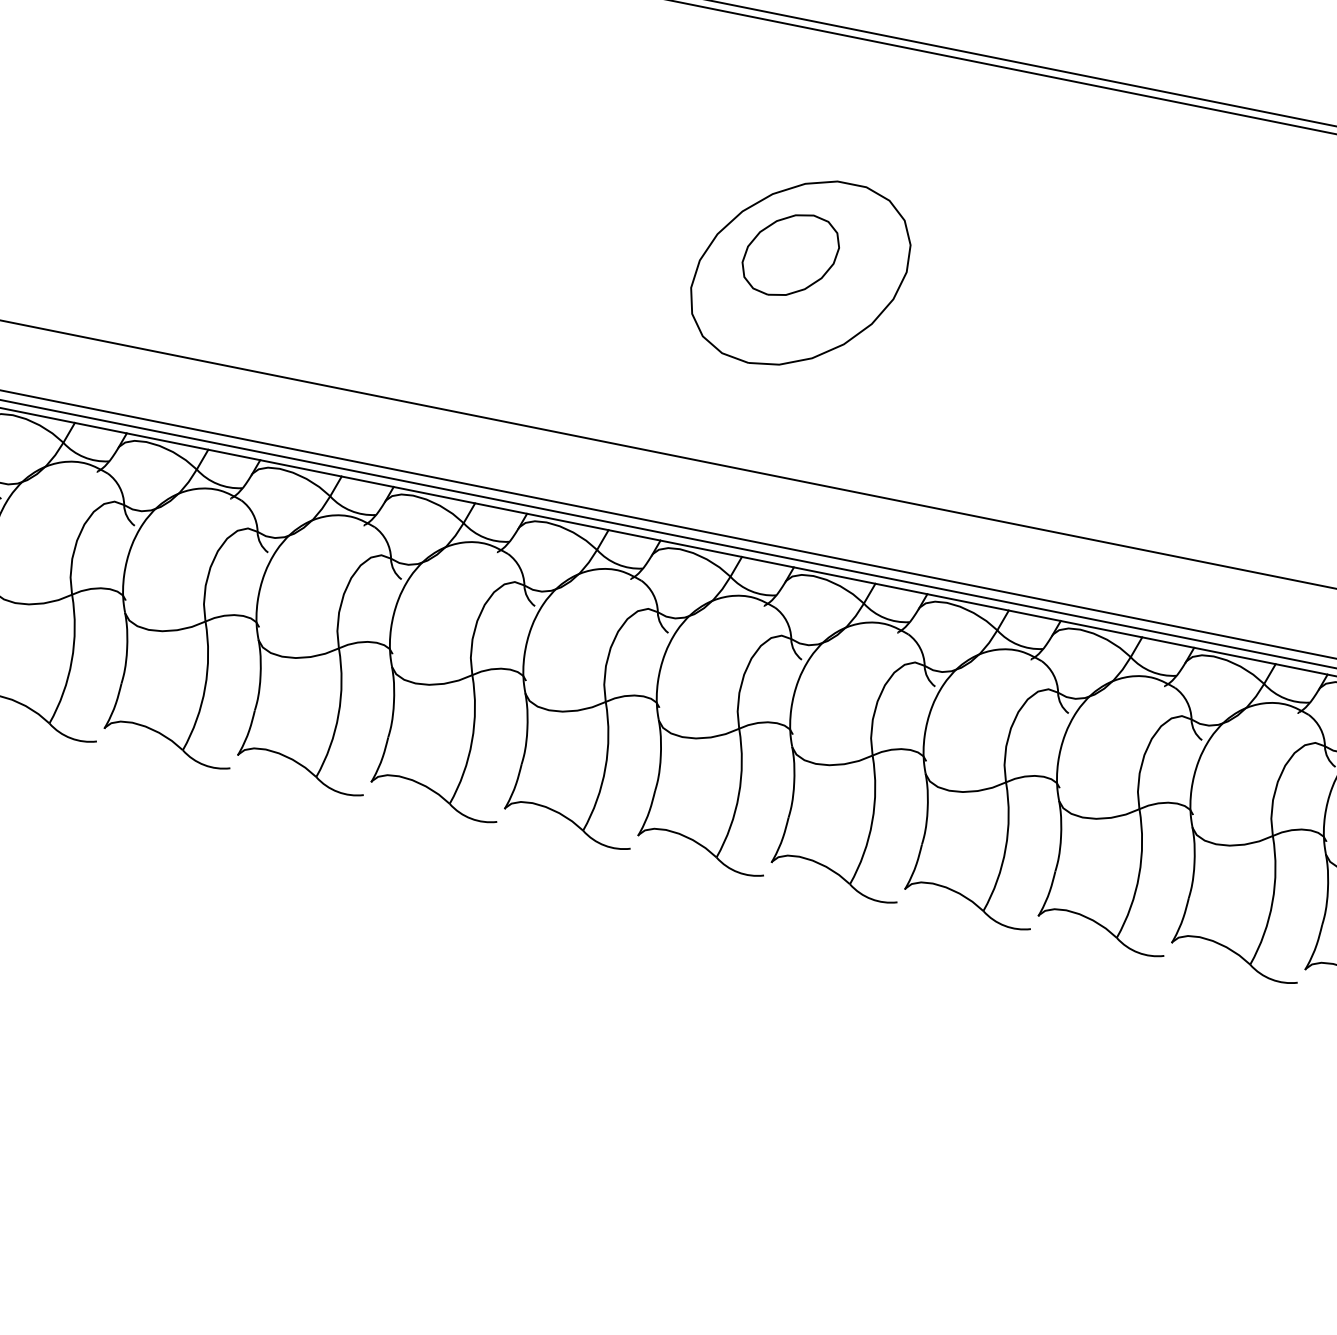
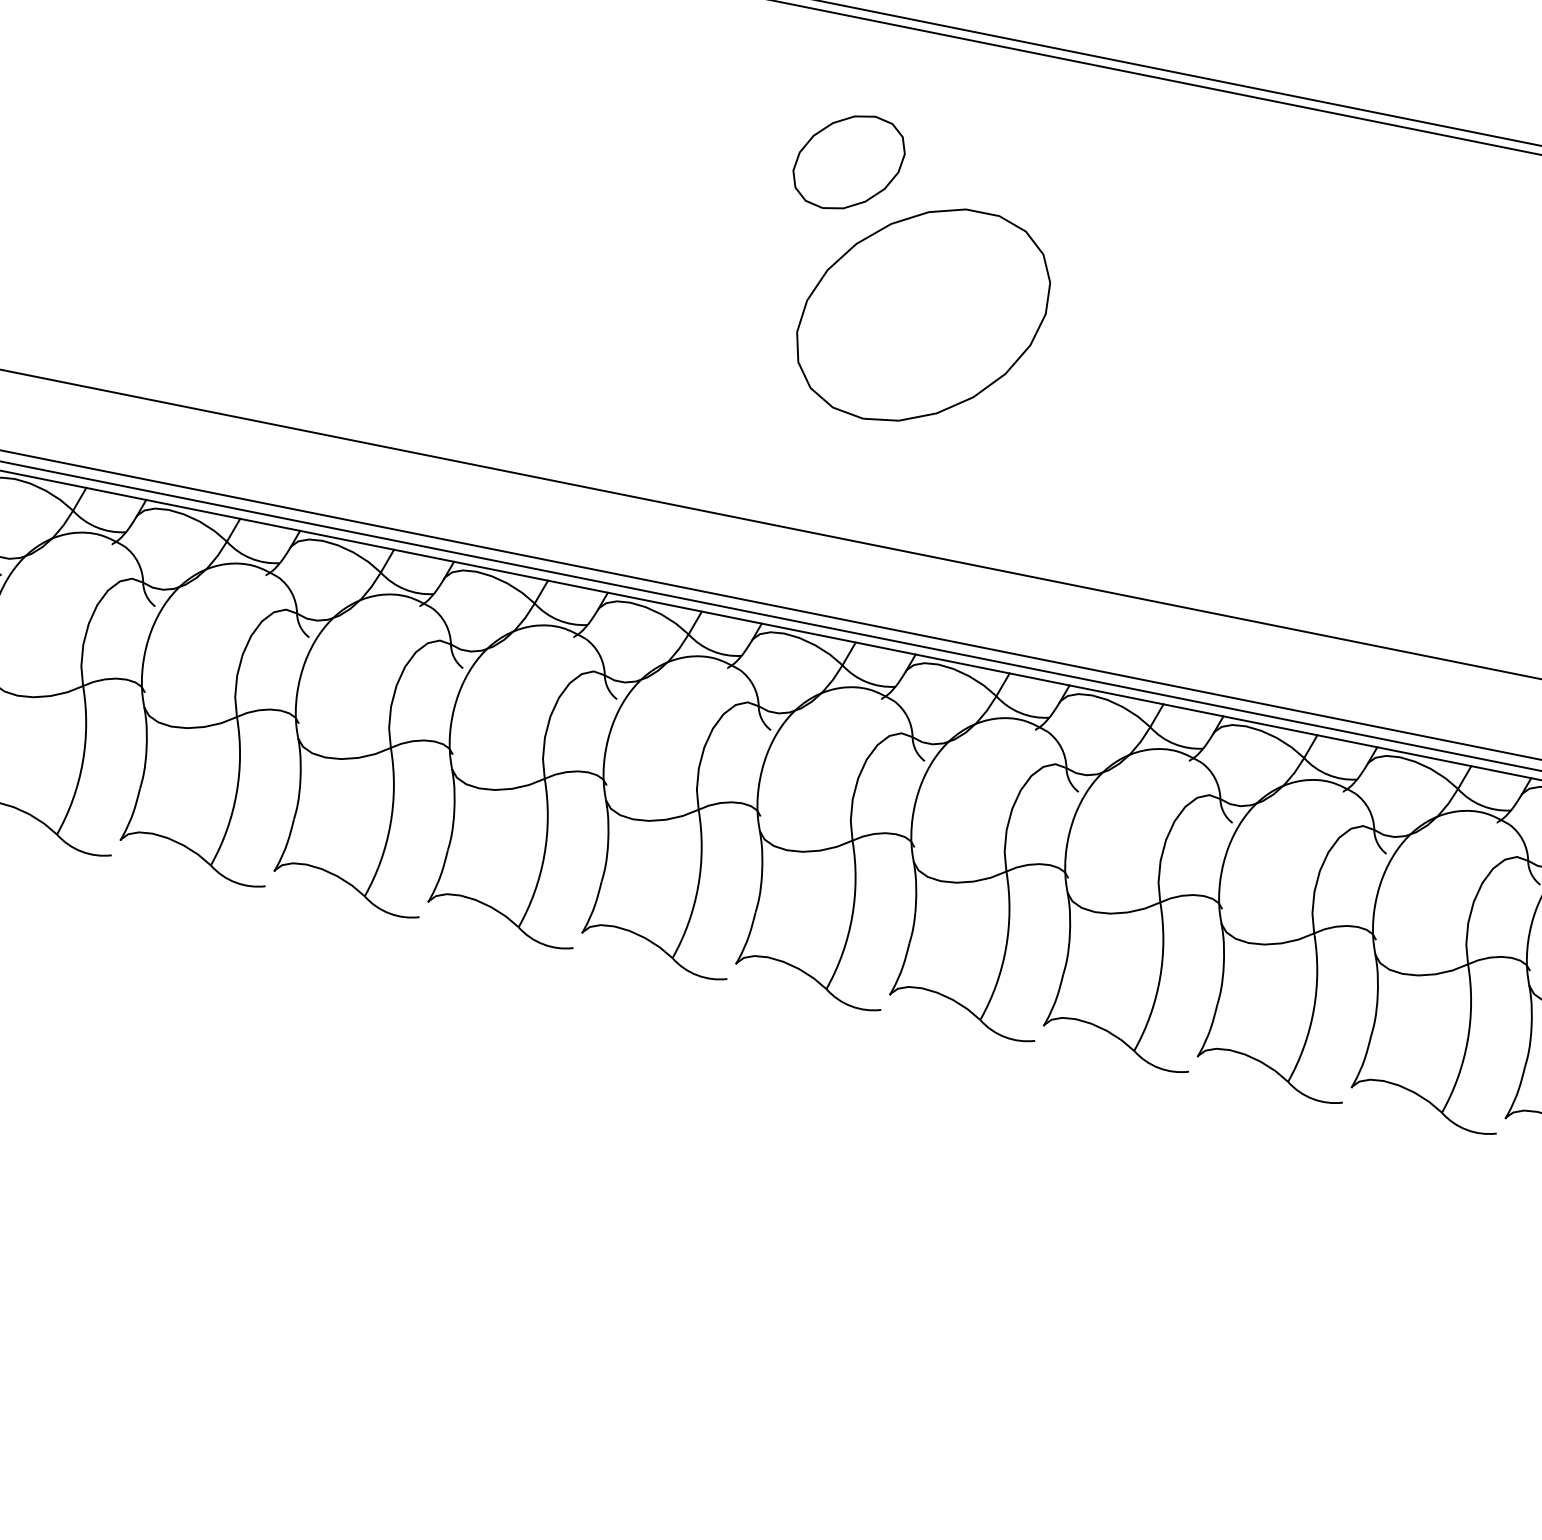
part: (790, 255) -> (848, 162), moved

